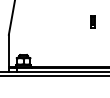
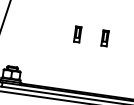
part: (70, 21) -> (77, 33), added

